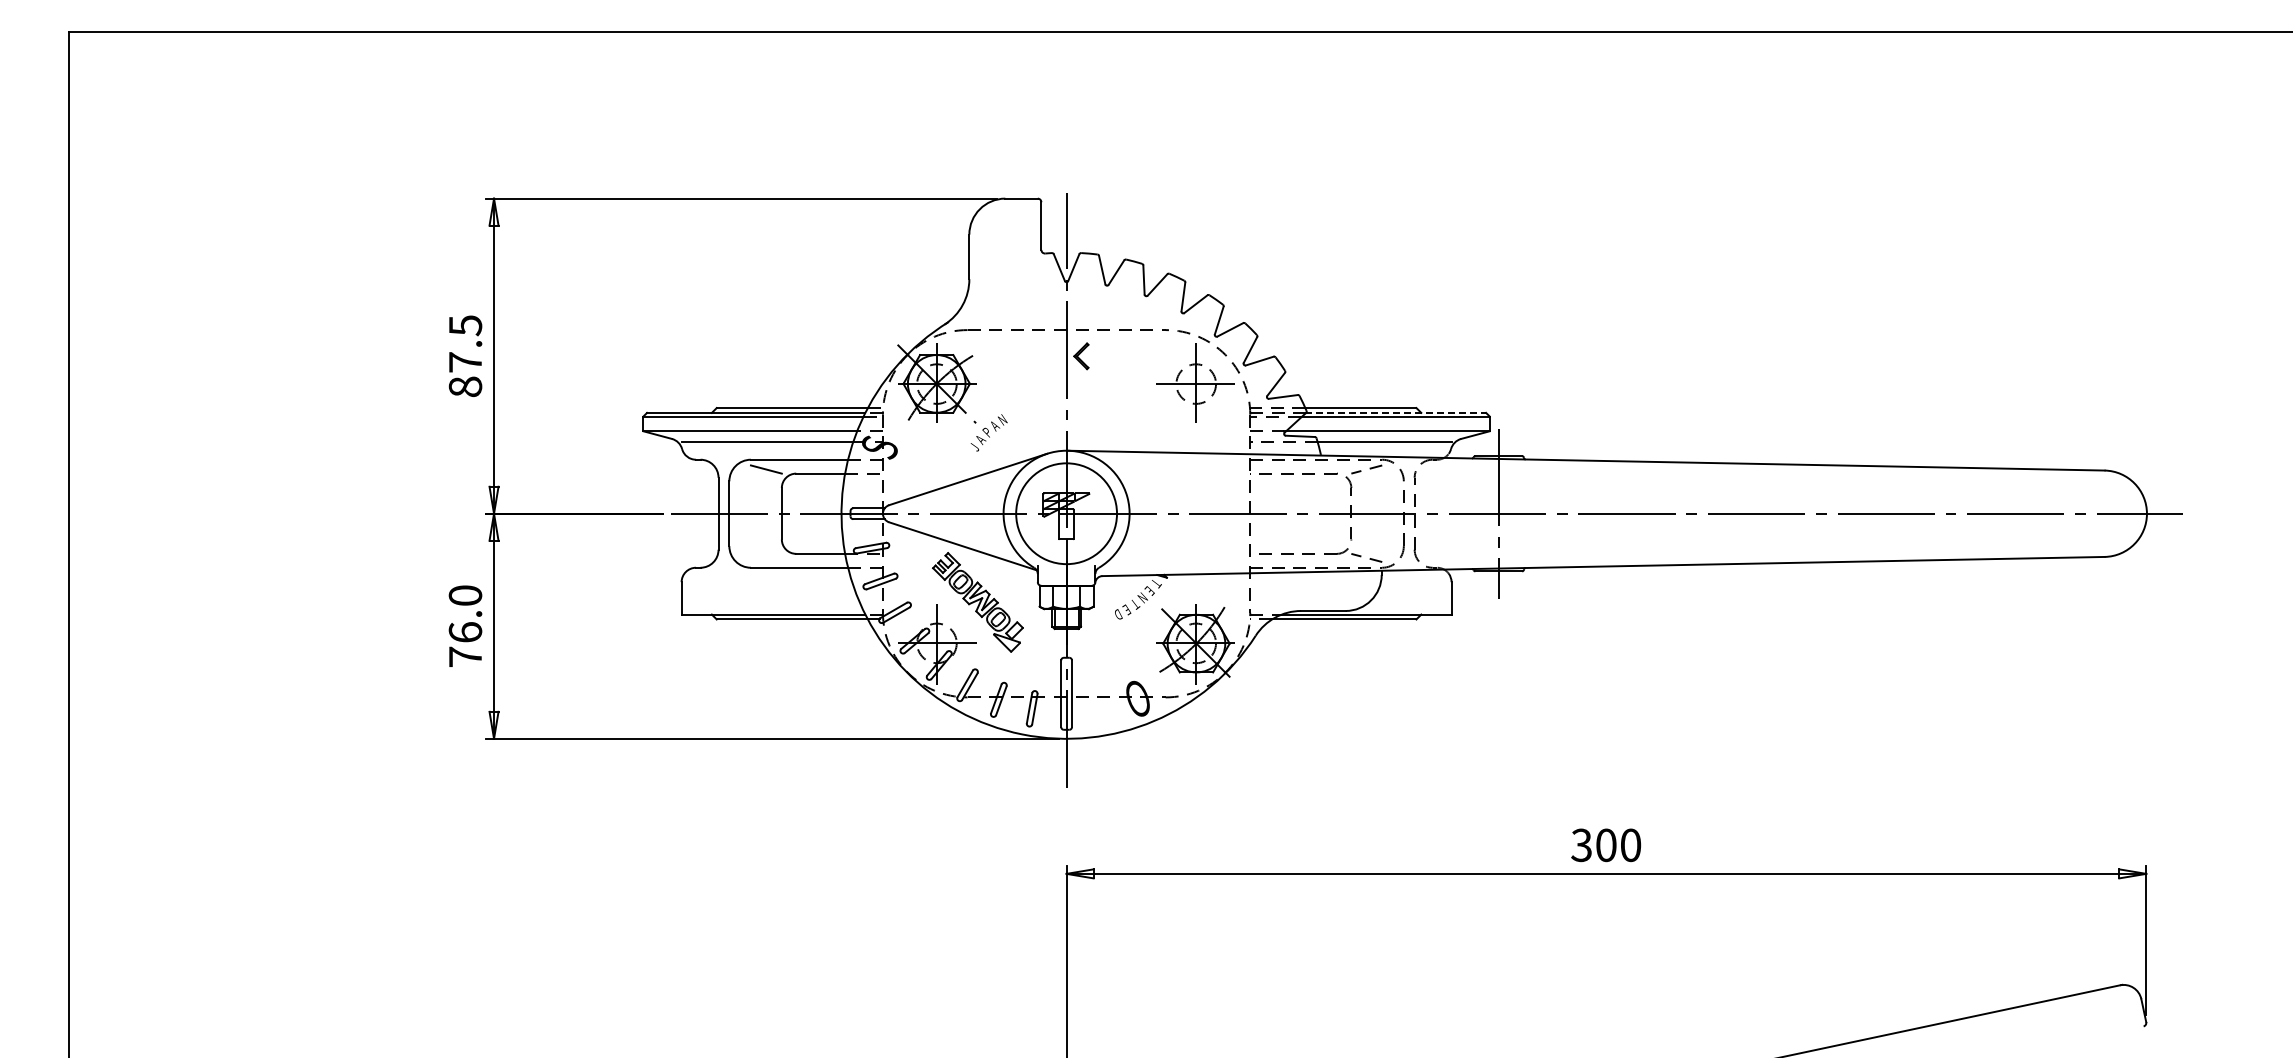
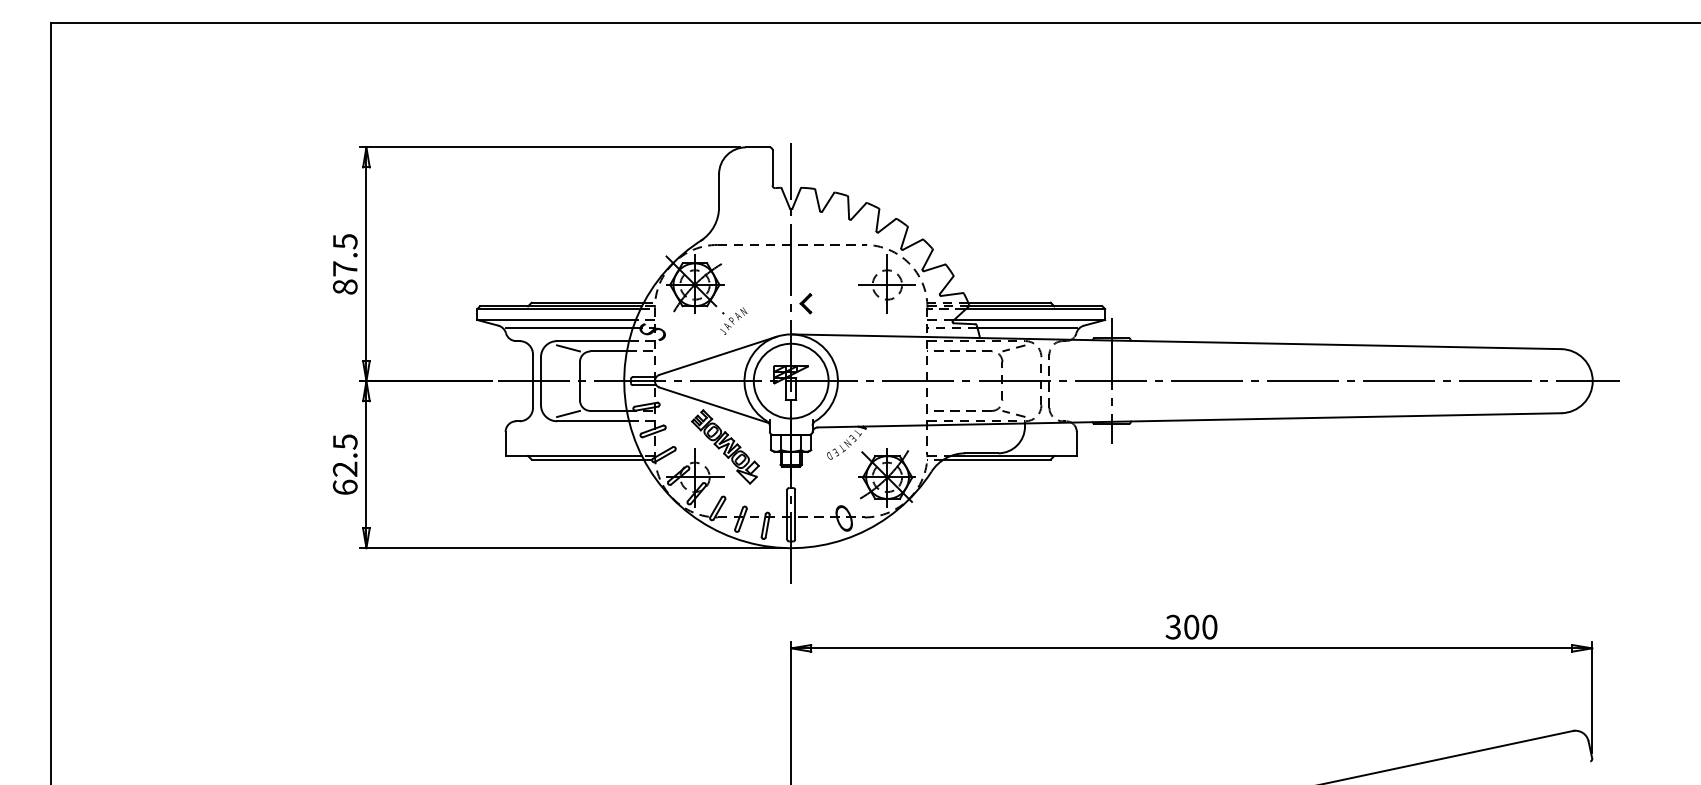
part: (1081, 356) -> (805, 303), moved
line: (1395, 412) -> (1035, 306), dashed -> solid
line: (765, 557) -> (567, 413), added
text: (465, 625) -> (345, 464), 76.0 -> 62.5

